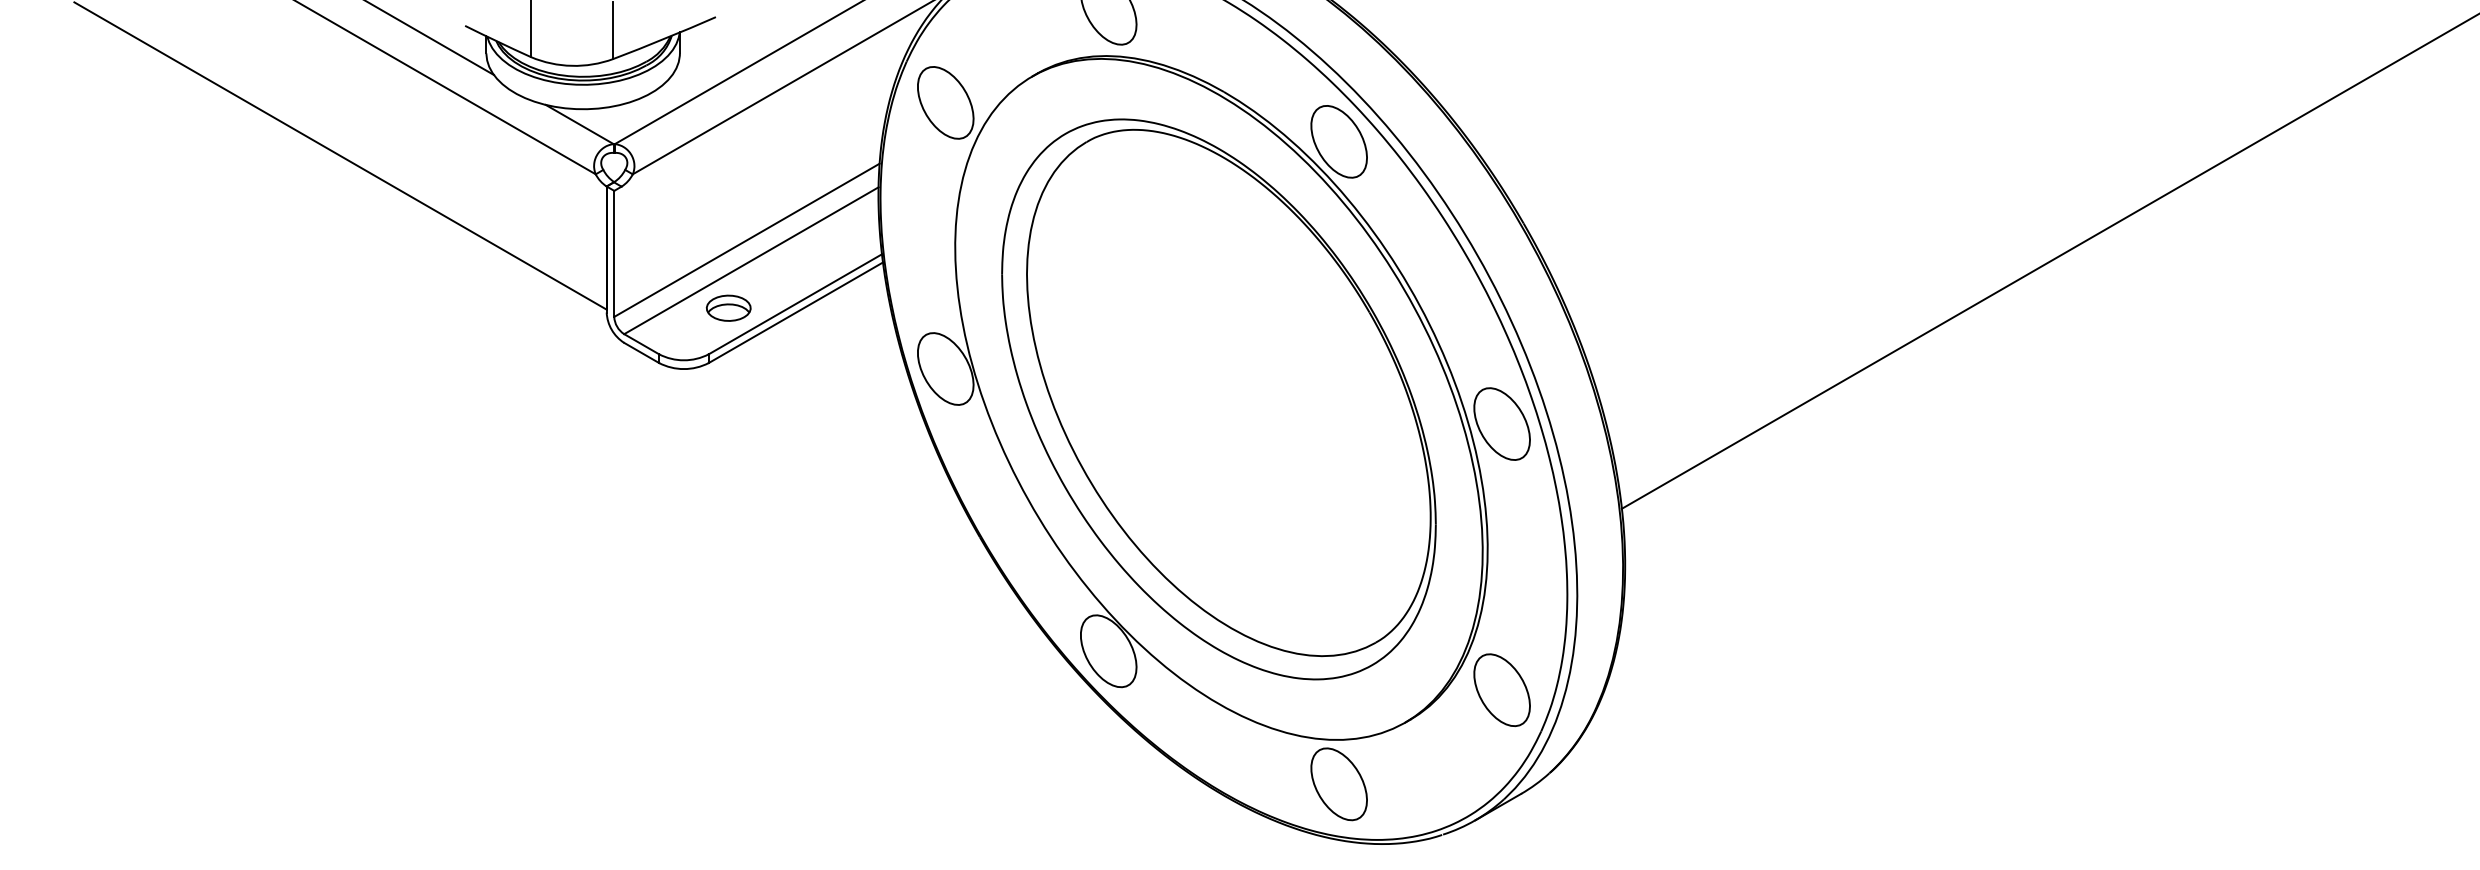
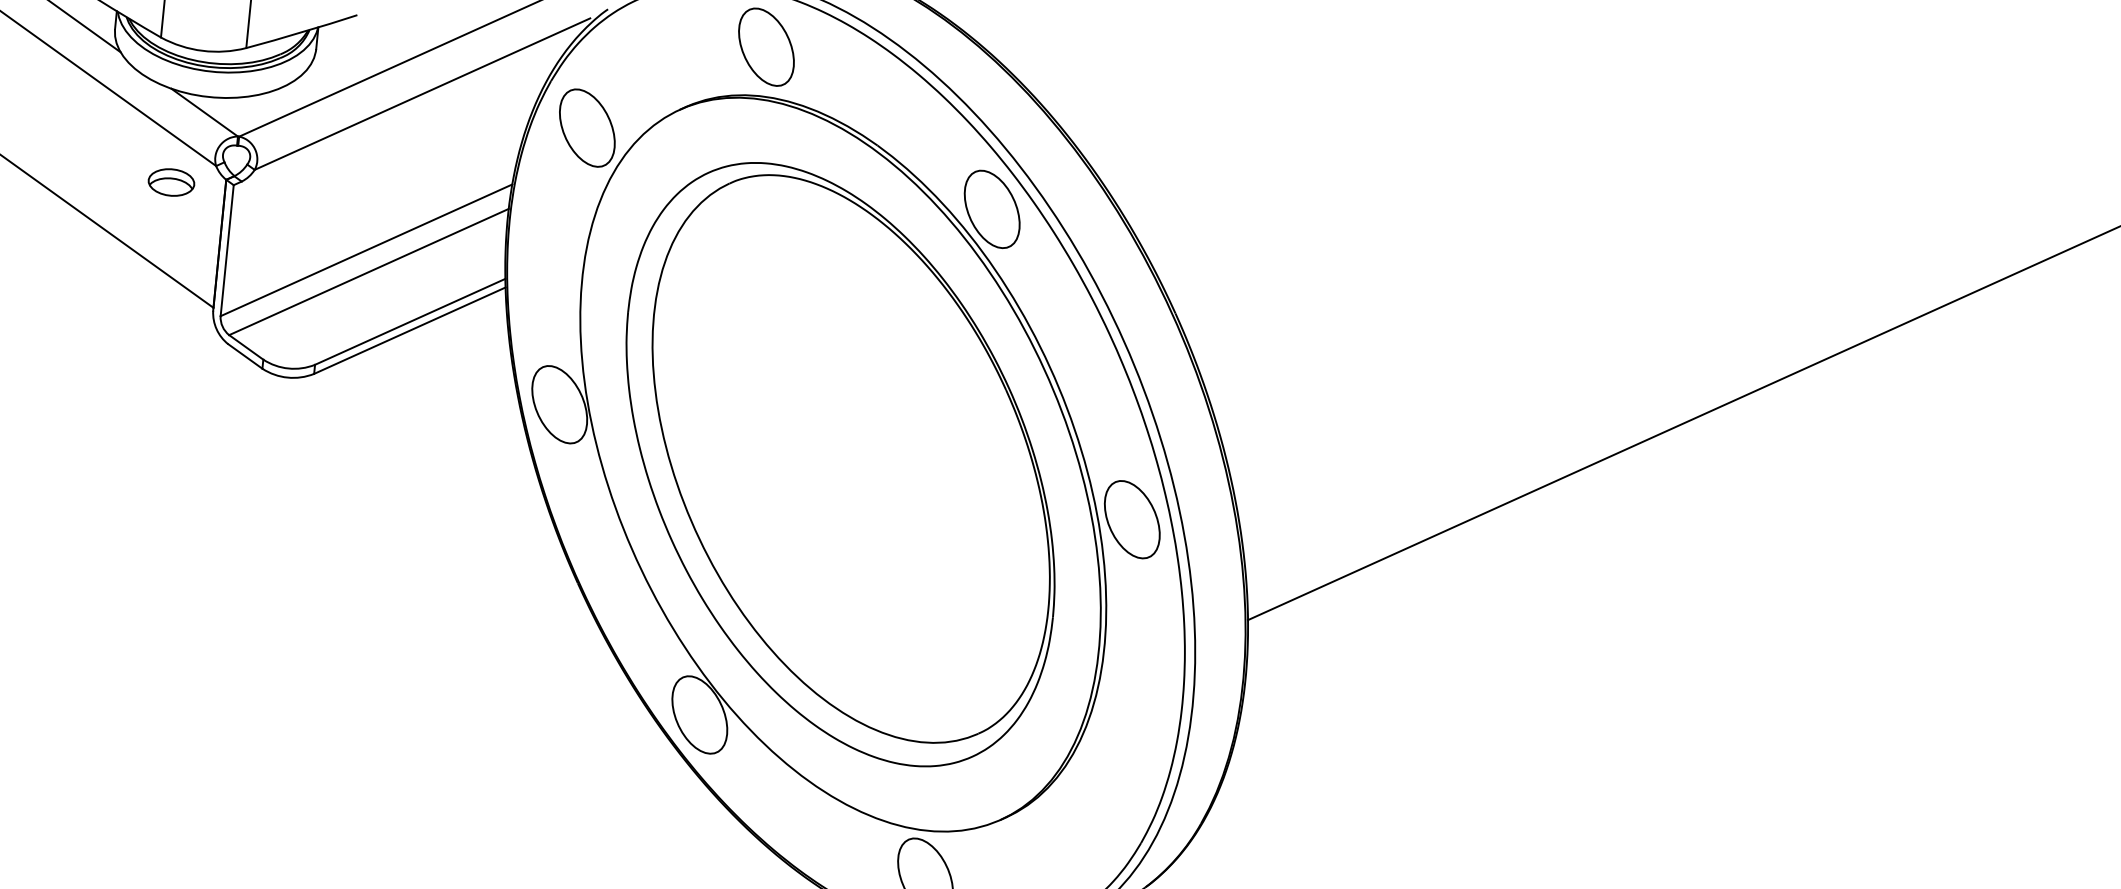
part: (728, 307) -> (171, 181), moved
part: (1501, 690) -> (1104, 796), removed

